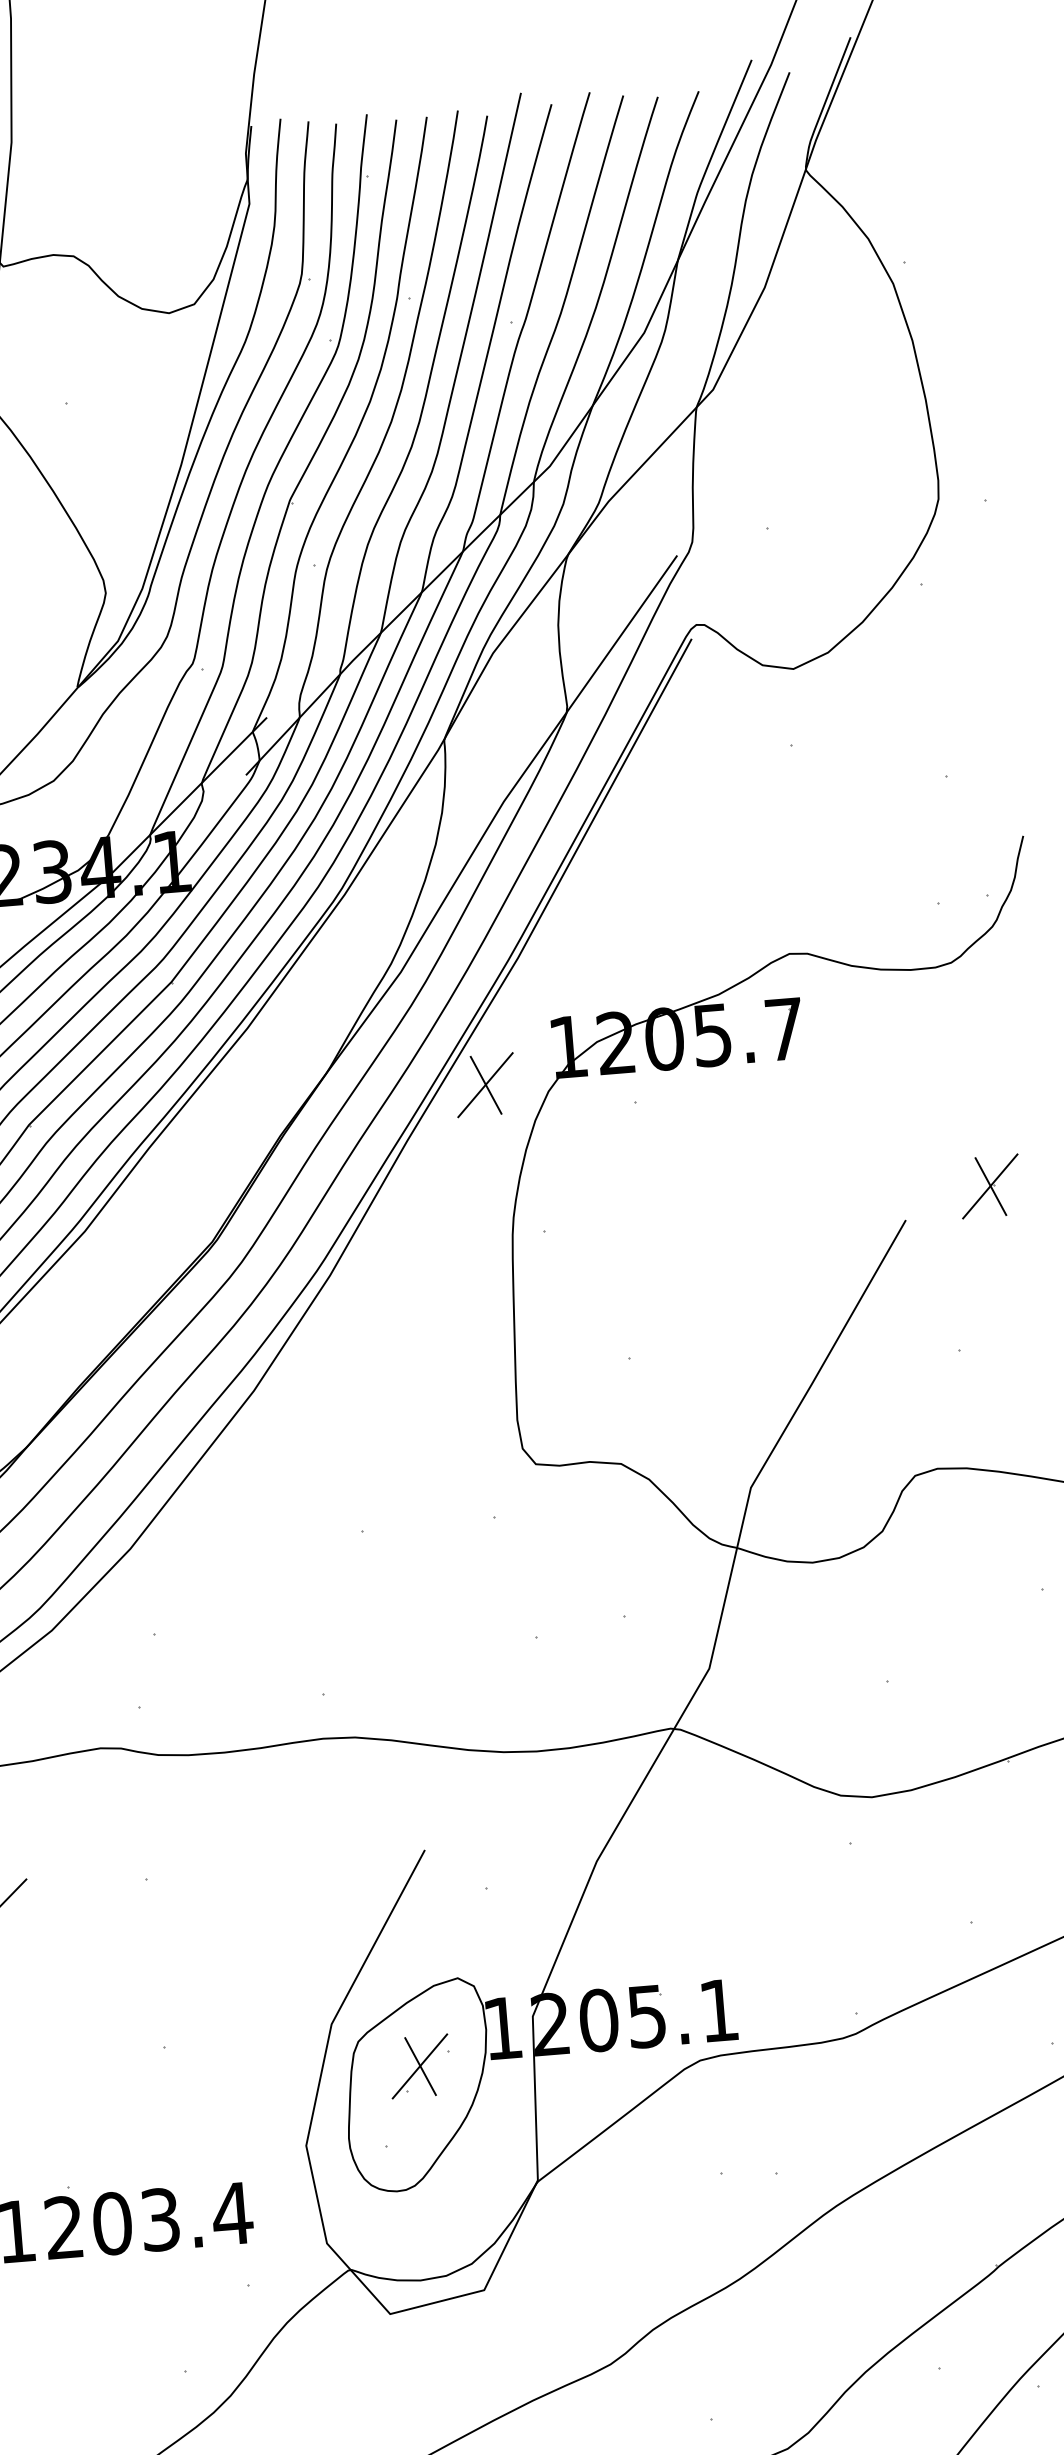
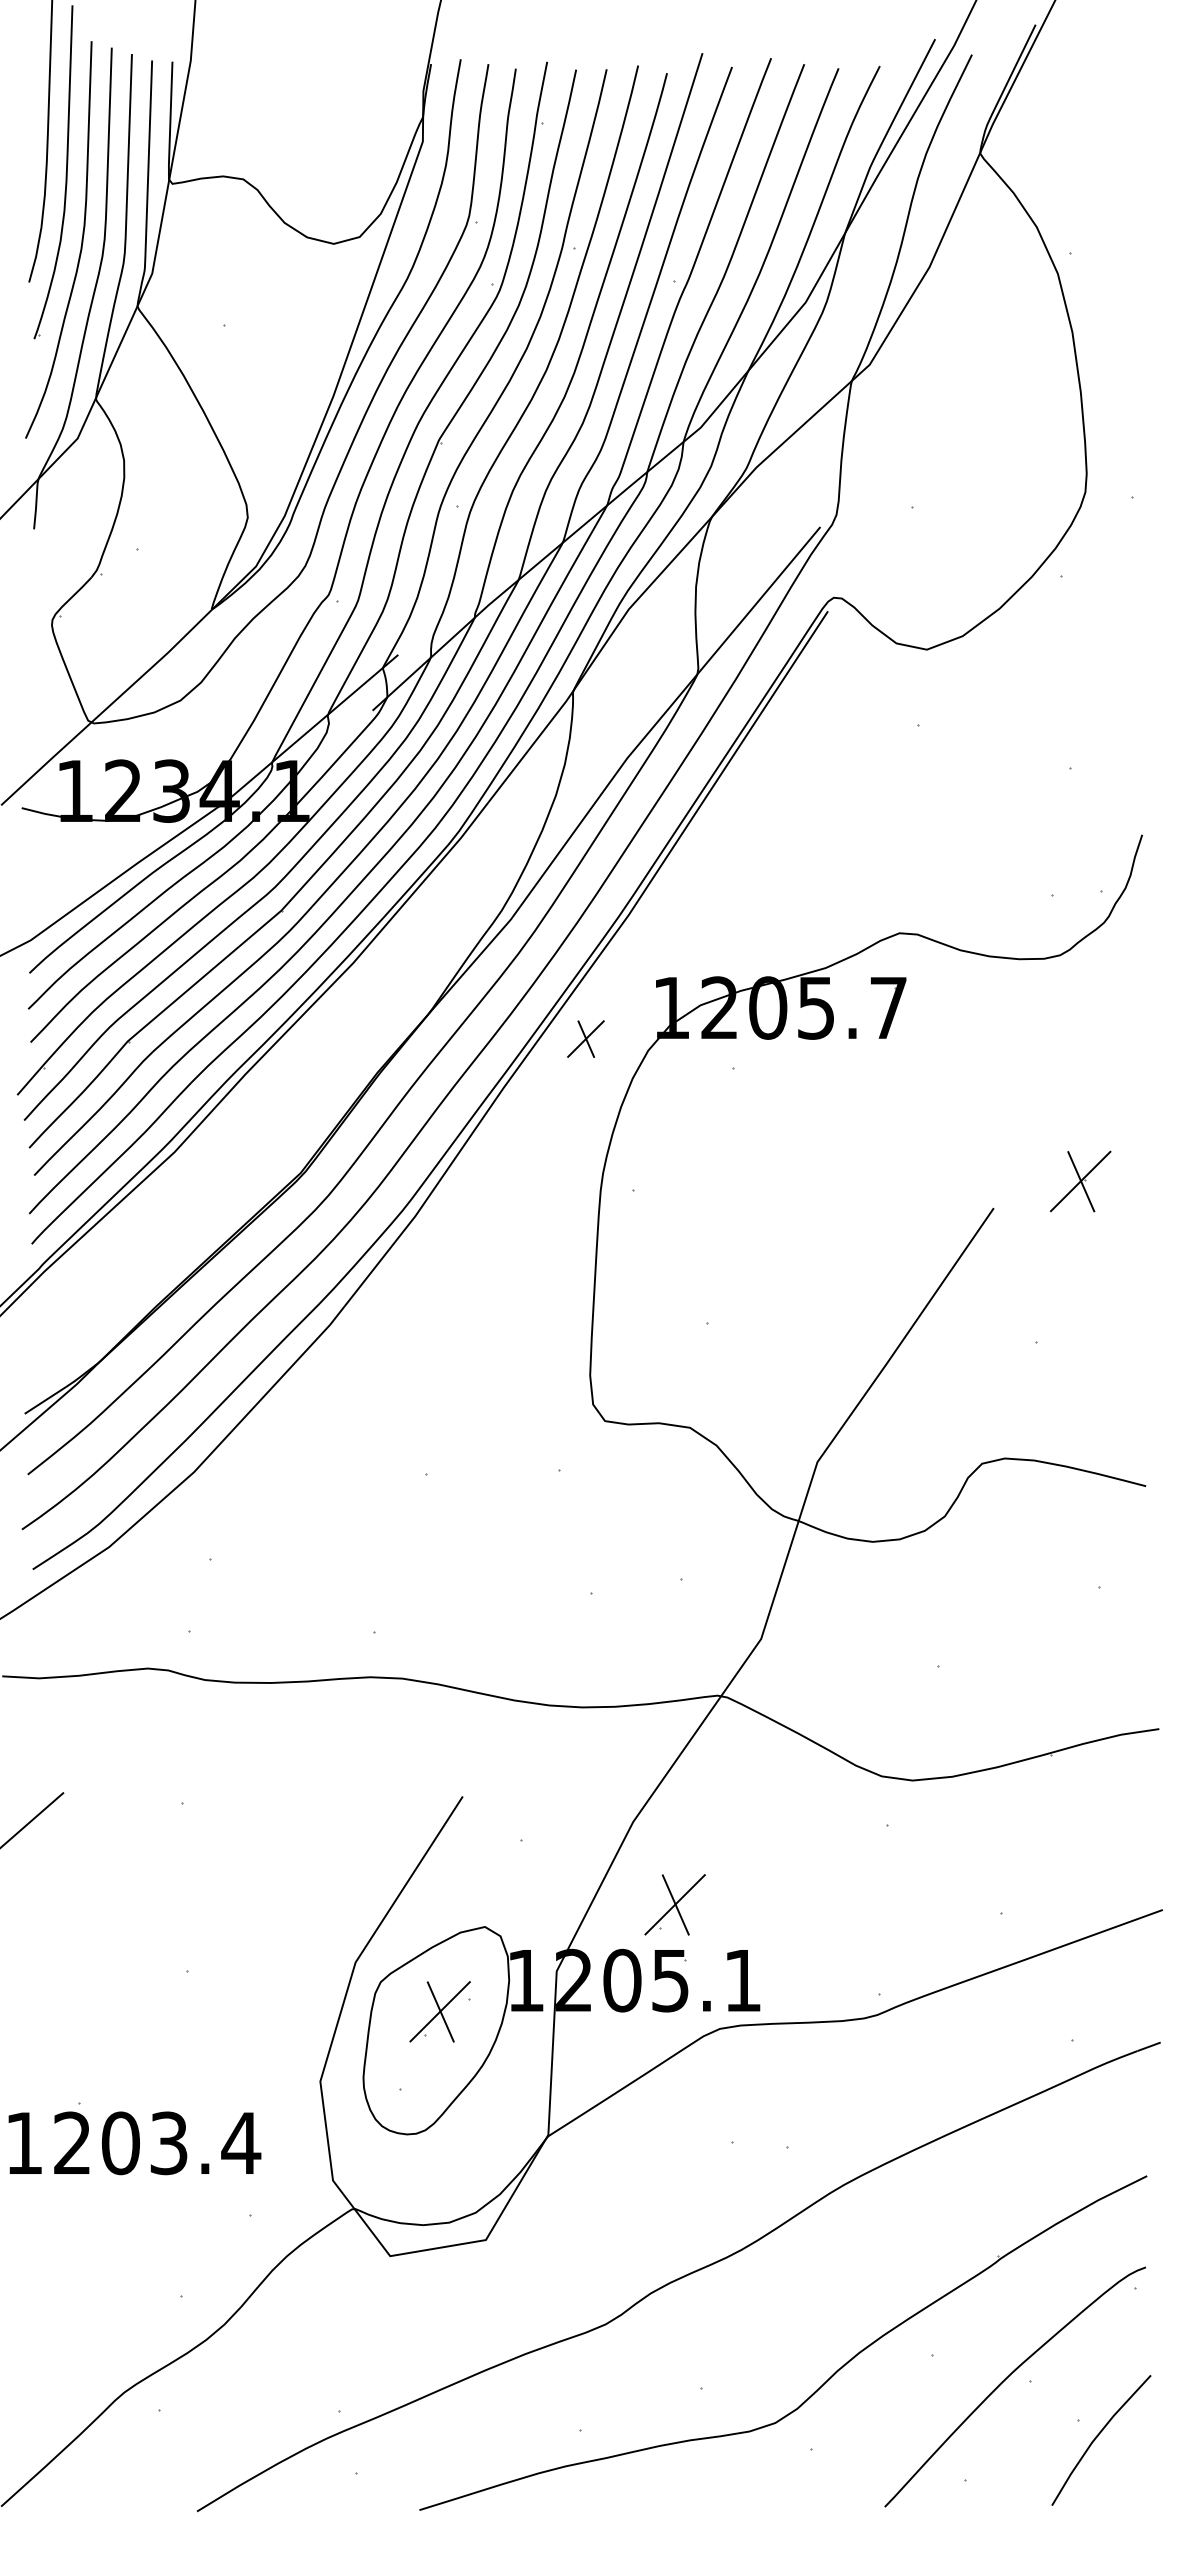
part: (485, 1084) -> (585, 1038), size x0.6
part: (644, 1940) -> (674, 1904), added

